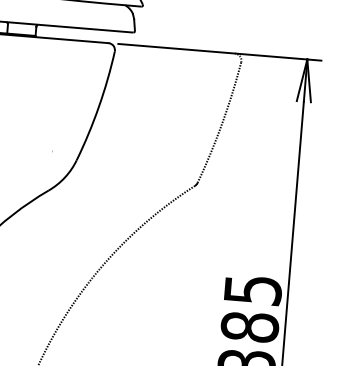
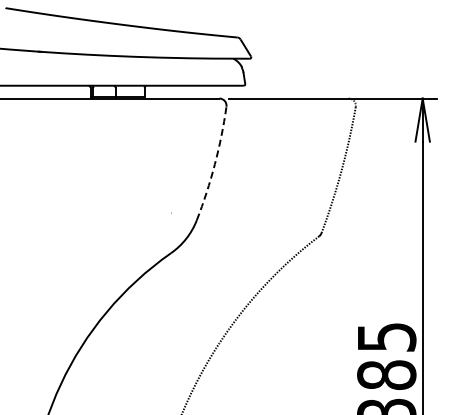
arc: (98, 107) -> (214, 164), solid -> dashed

